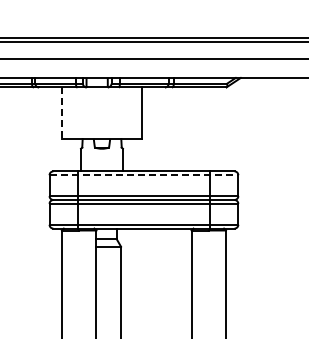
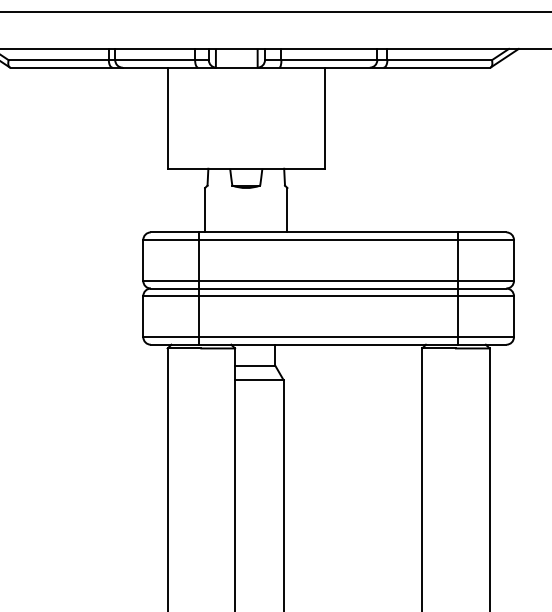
line: (61, 113) -> (166, 118), dashed -> solid
line: (144, 175) -> (329, 240), dashed -> solid

